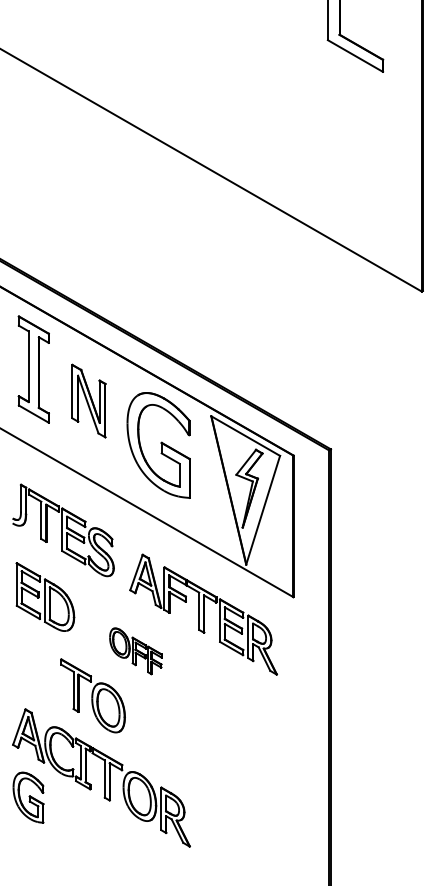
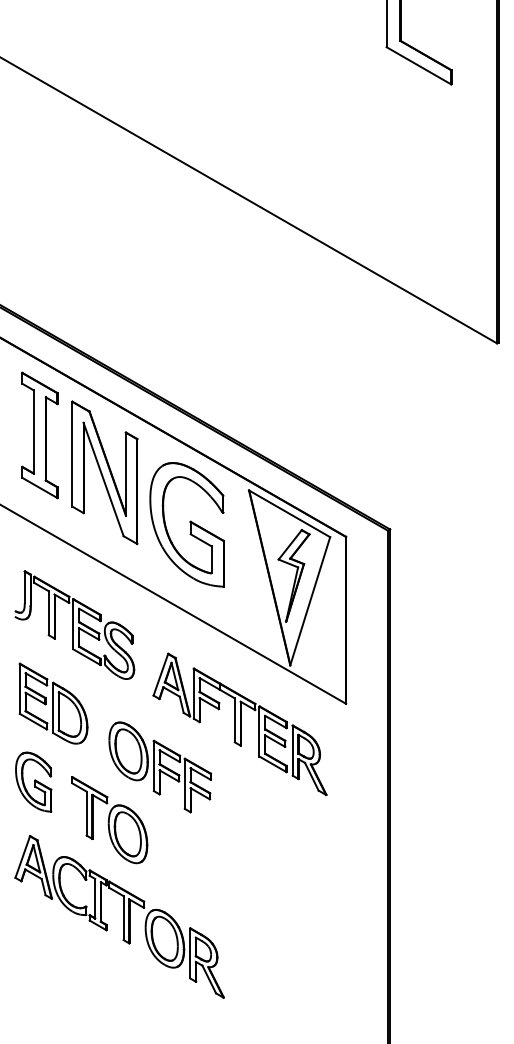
part: (88, 400) -> (104, 471), size x1.67
part: (135, 651) -> (159, 767), size x1.67
part: (28, 797) -> (33, 781), moved

